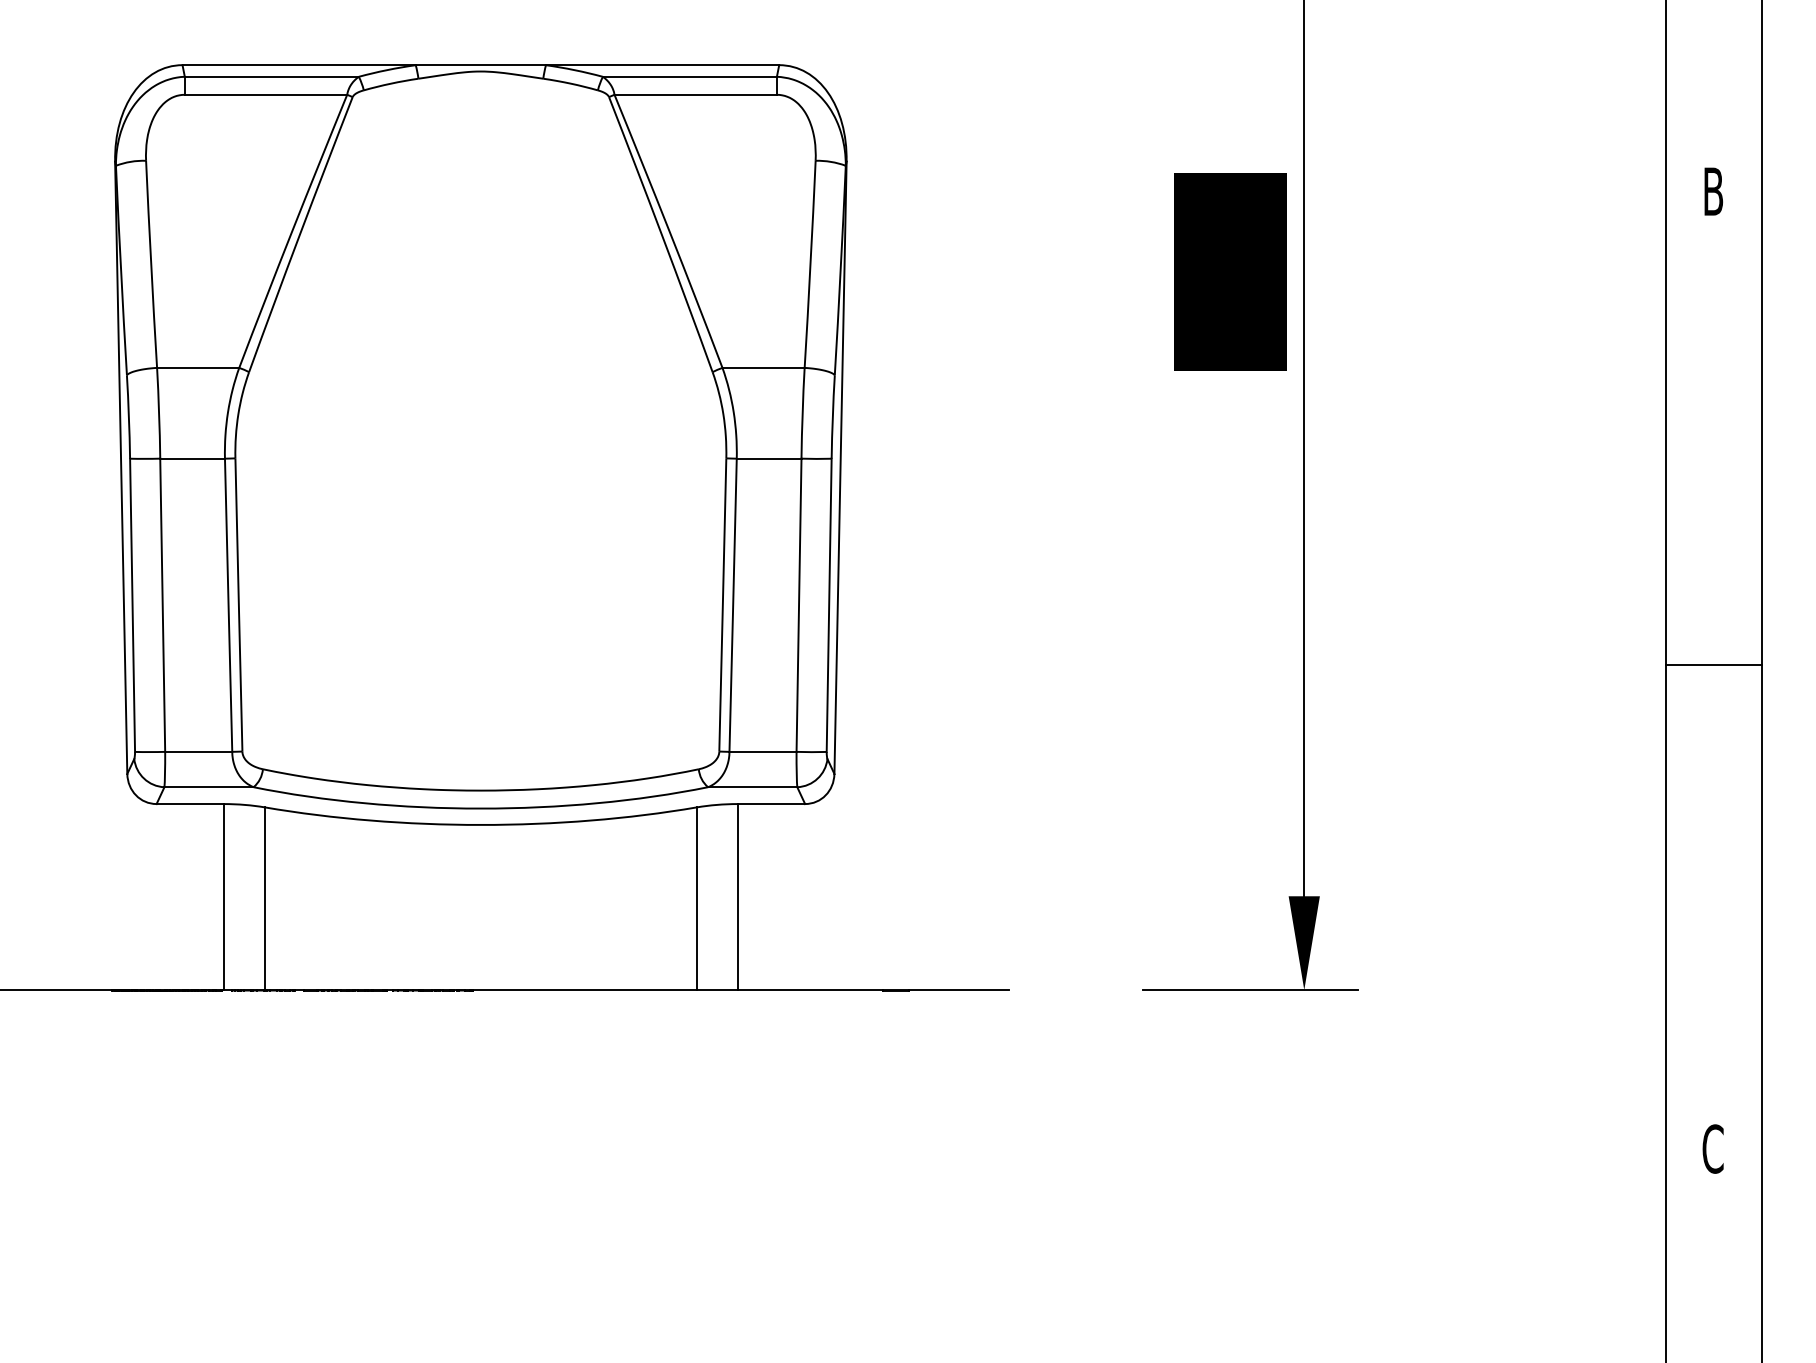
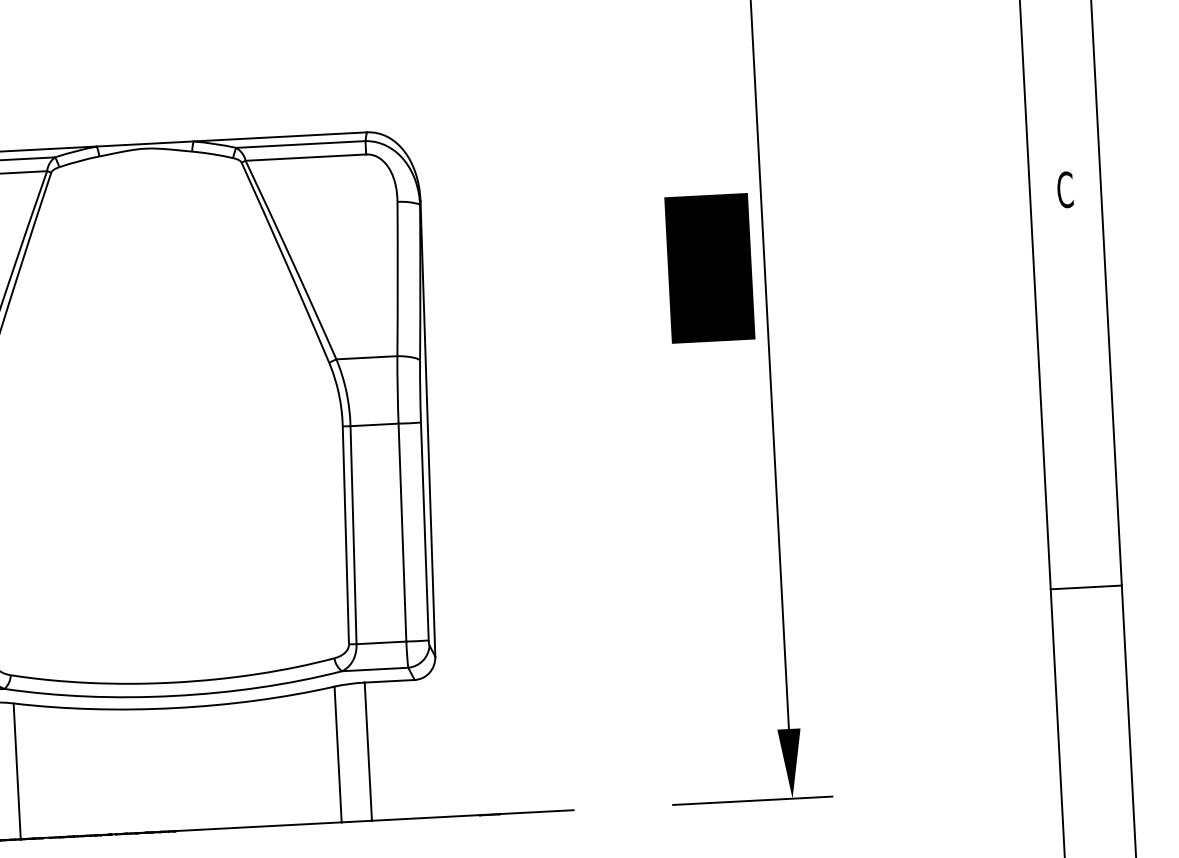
text: (1713, 191) -> (1065, 189), B -> C
line: (1713, 665) -> (1086, 587), moved

